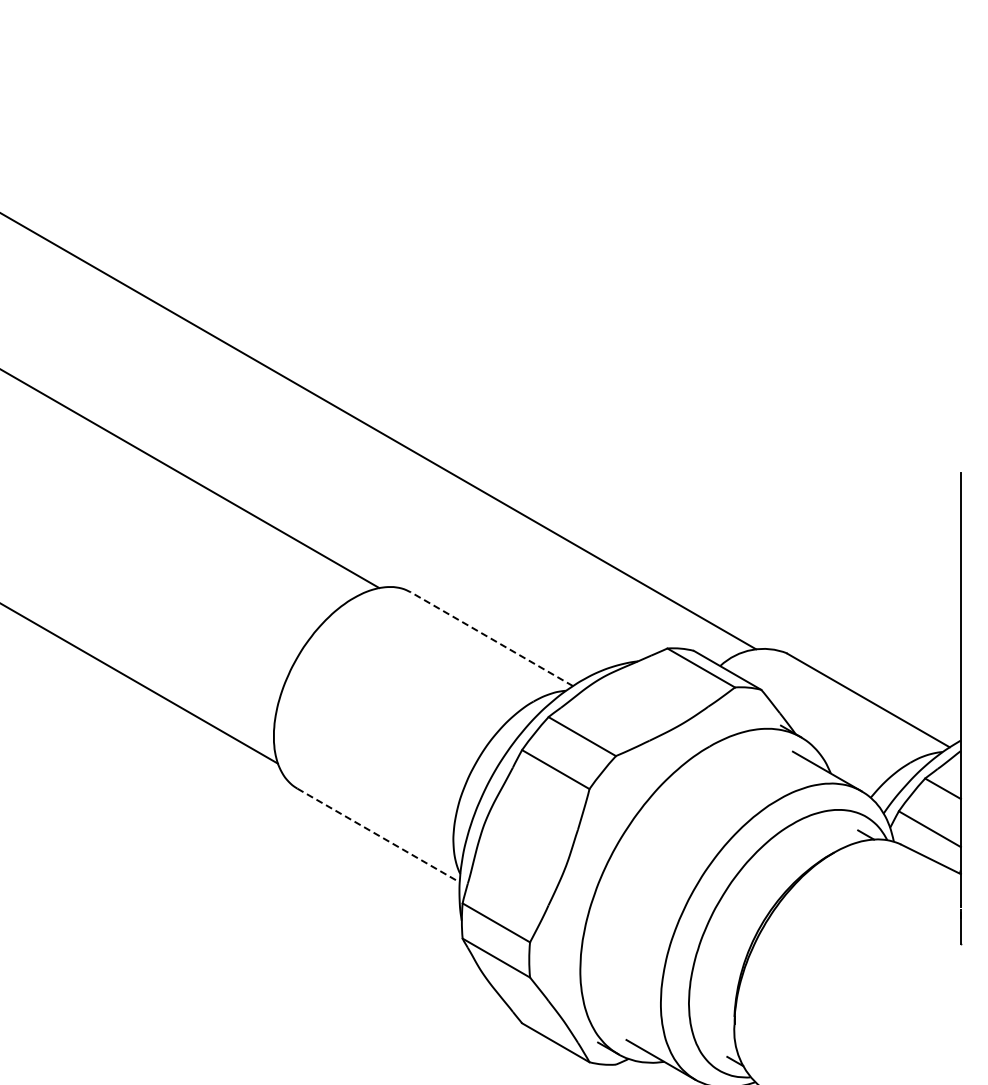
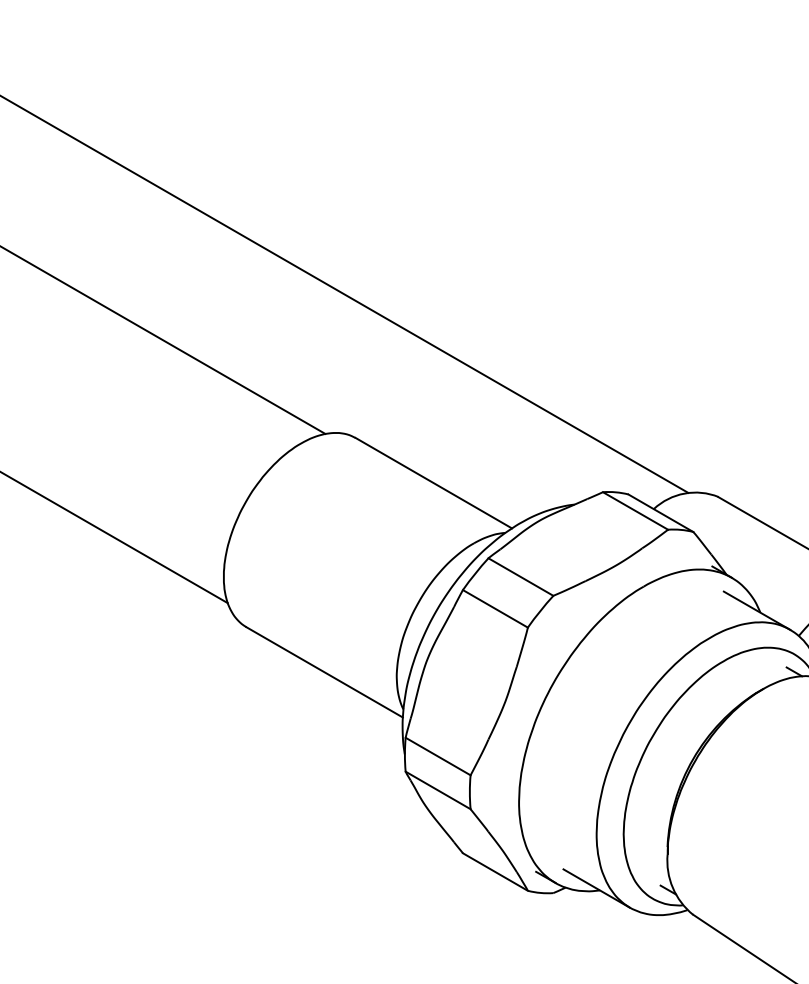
line: (491, 639) -> (433, 483), dashed -> solid
line: (378, 835) -> (324, 672), dashed -> solid

